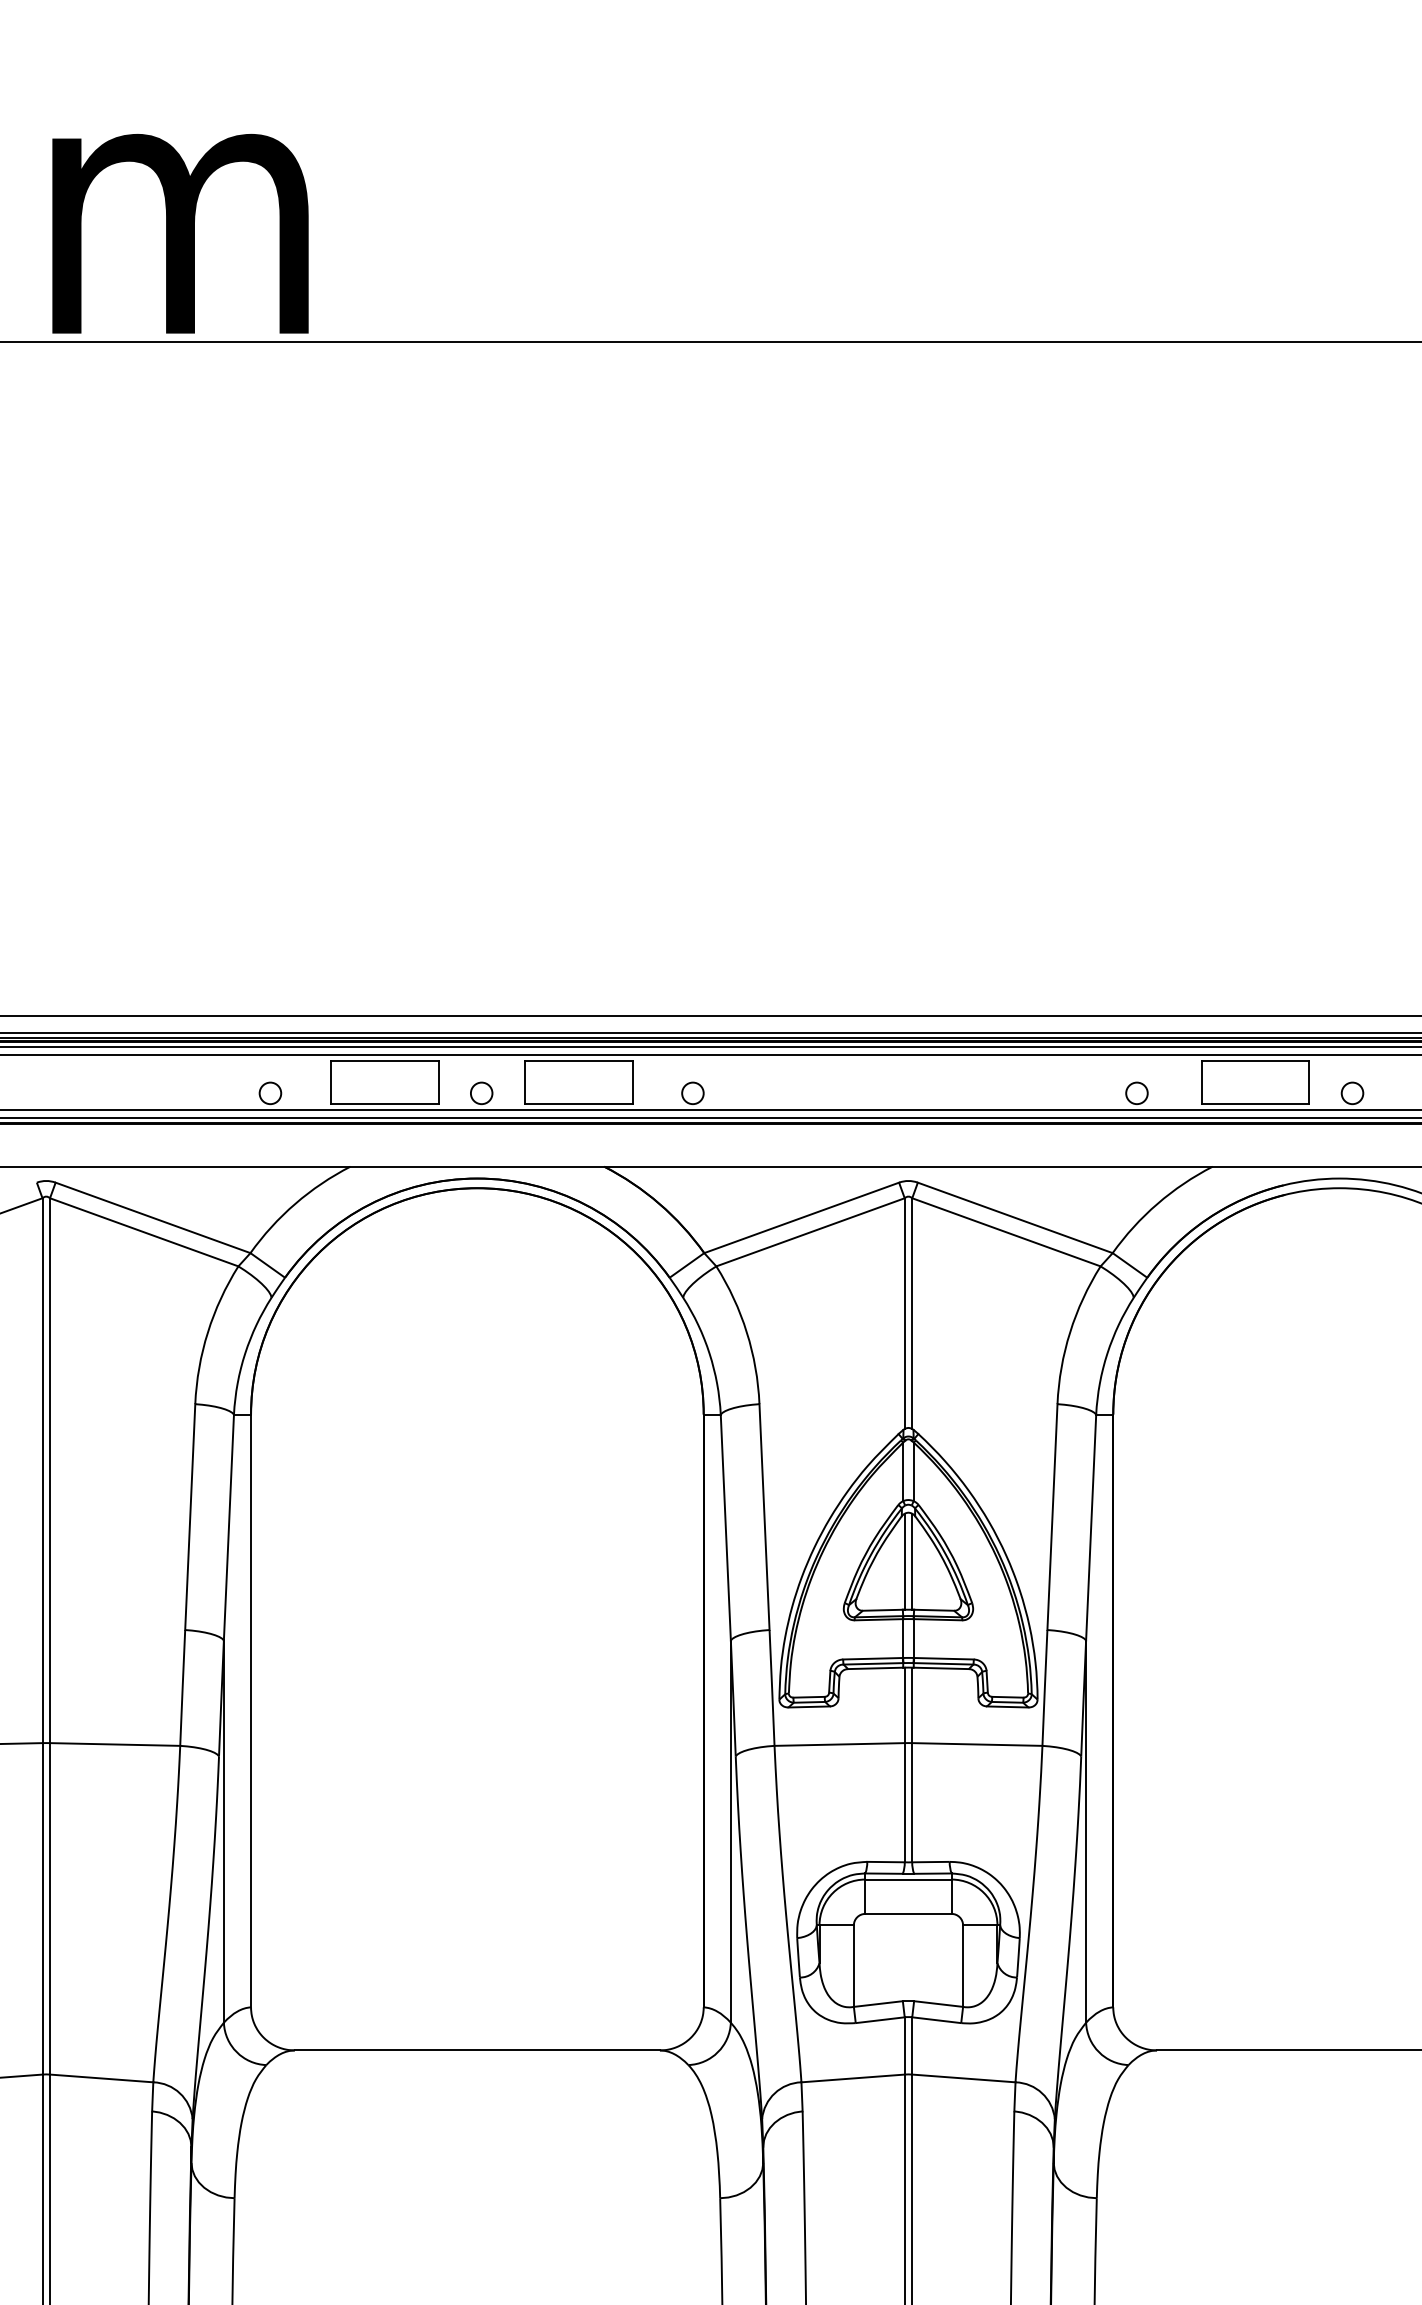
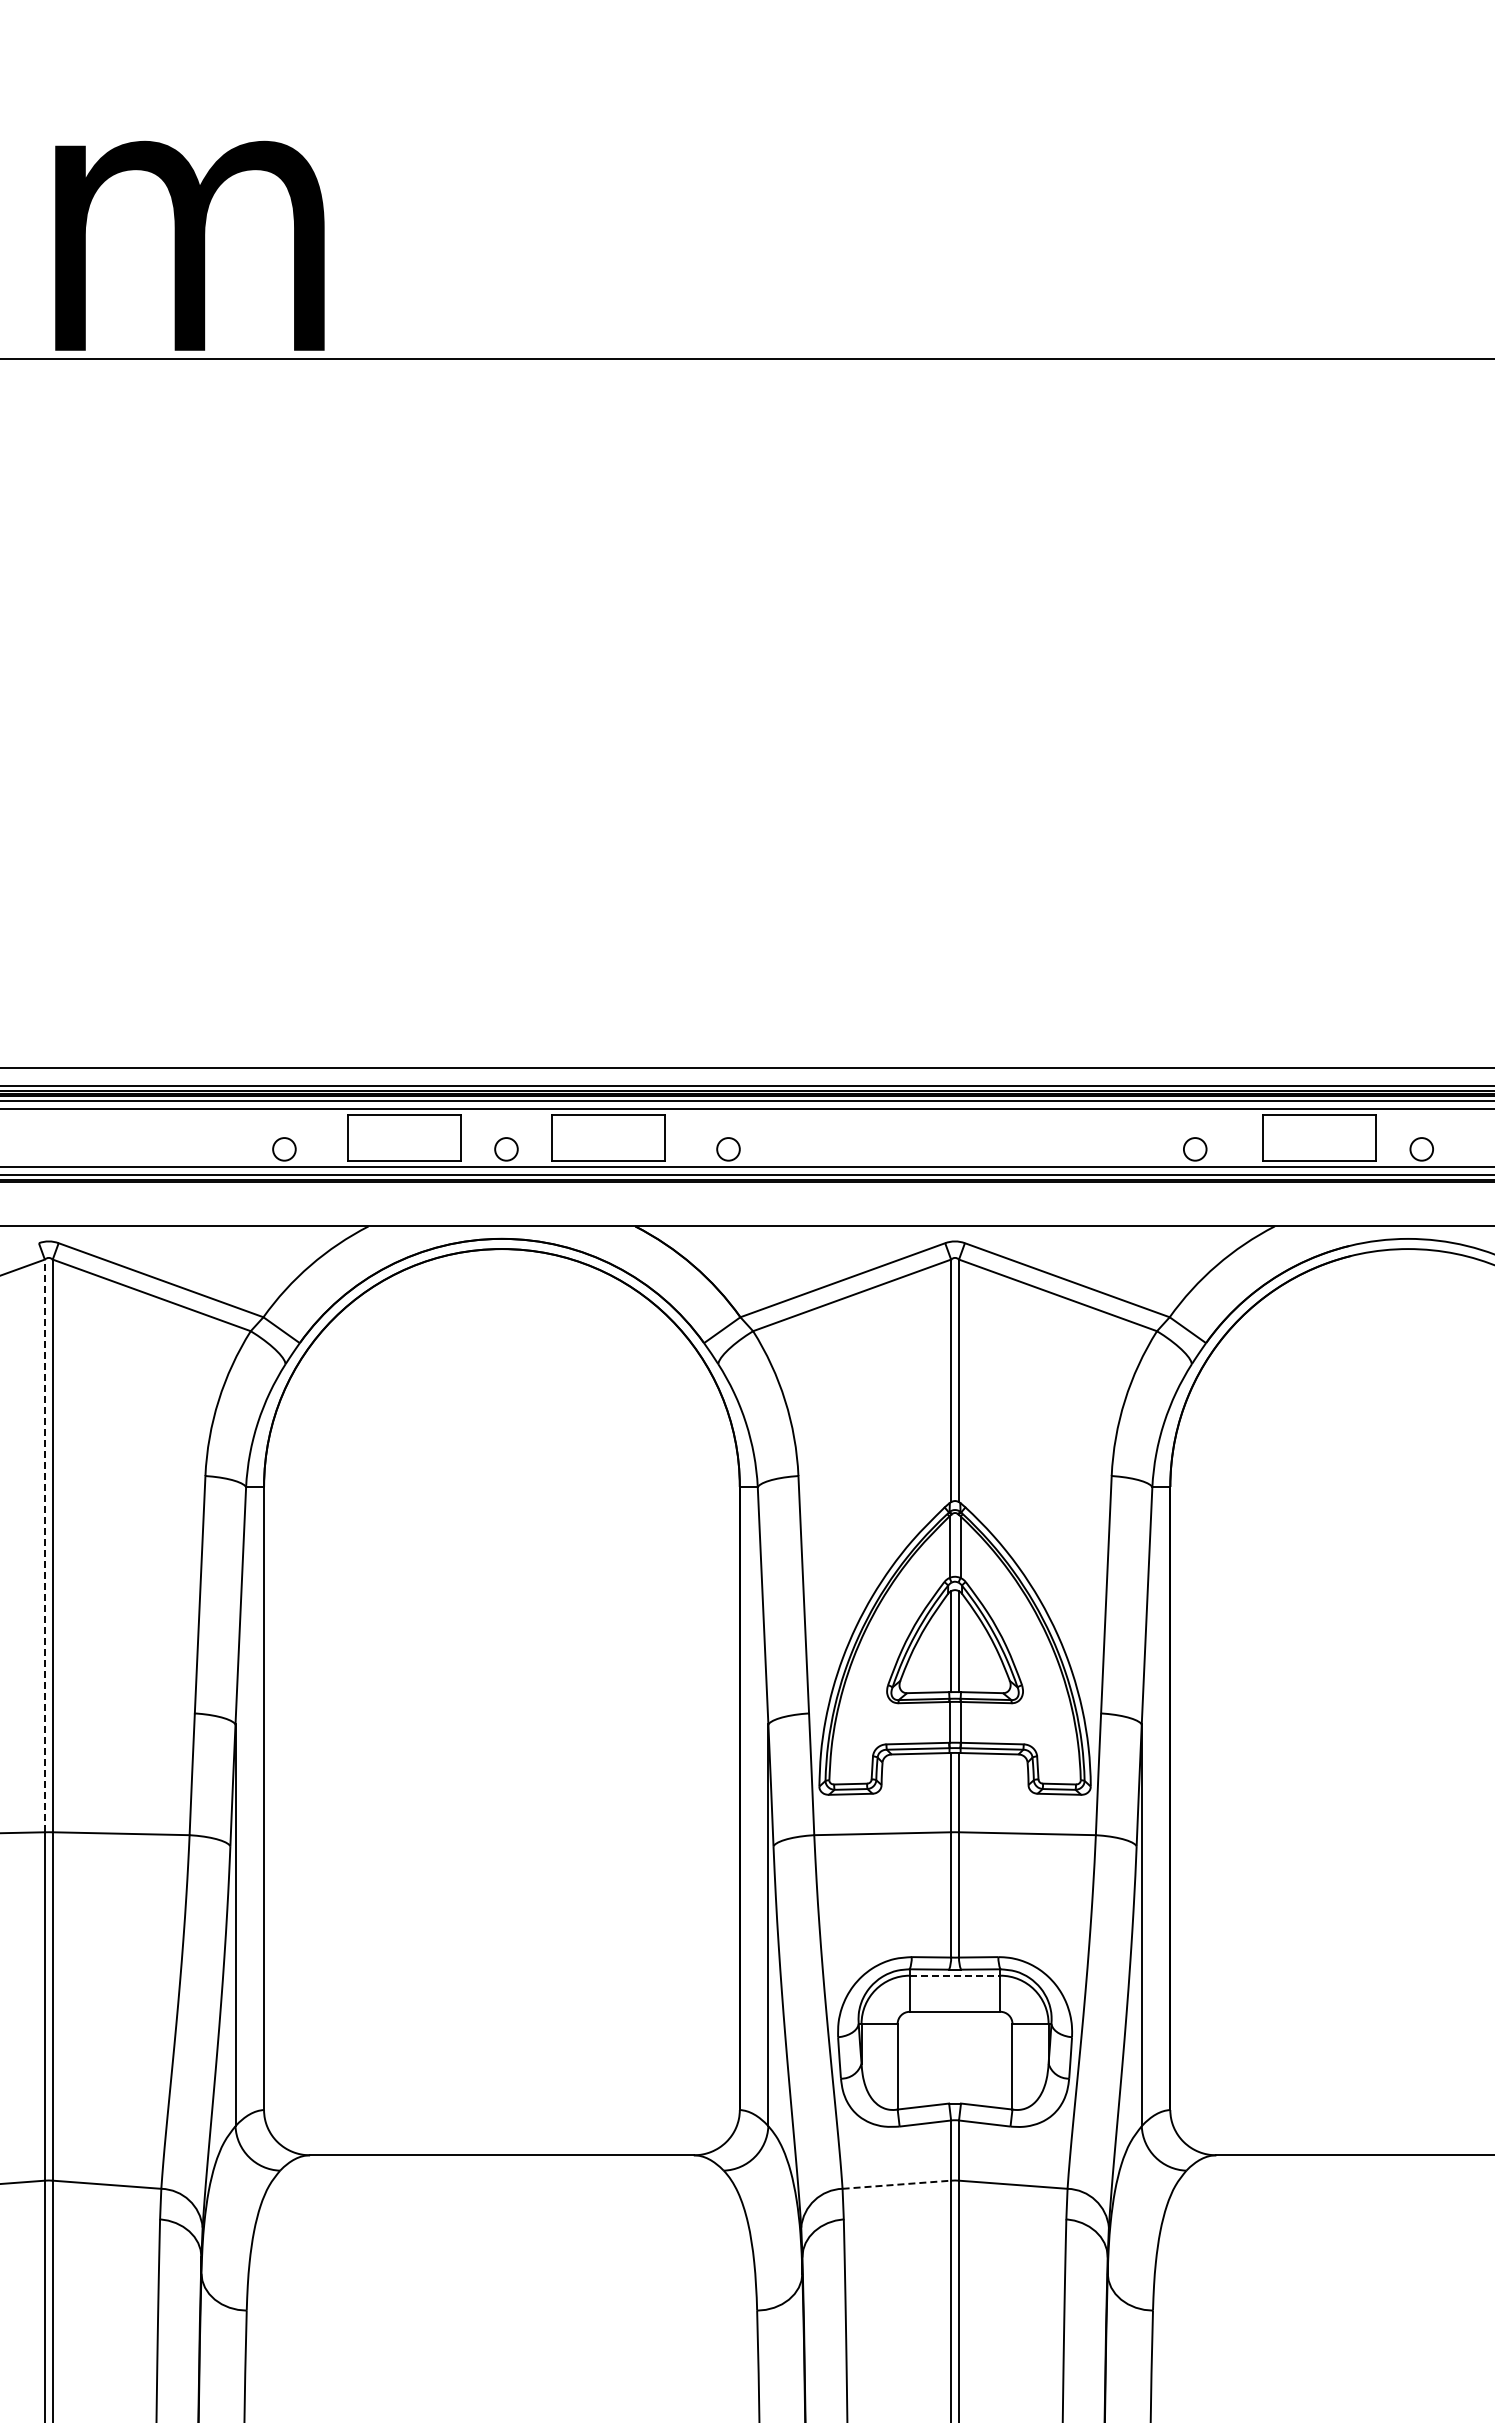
line: (42, 1470) -> (44, 1545), solid -> dashed
line: (908, 1879) -> (955, 1975), solid -> dashed
line: (853, 2078) -> (897, 2184), solid -> dashed

